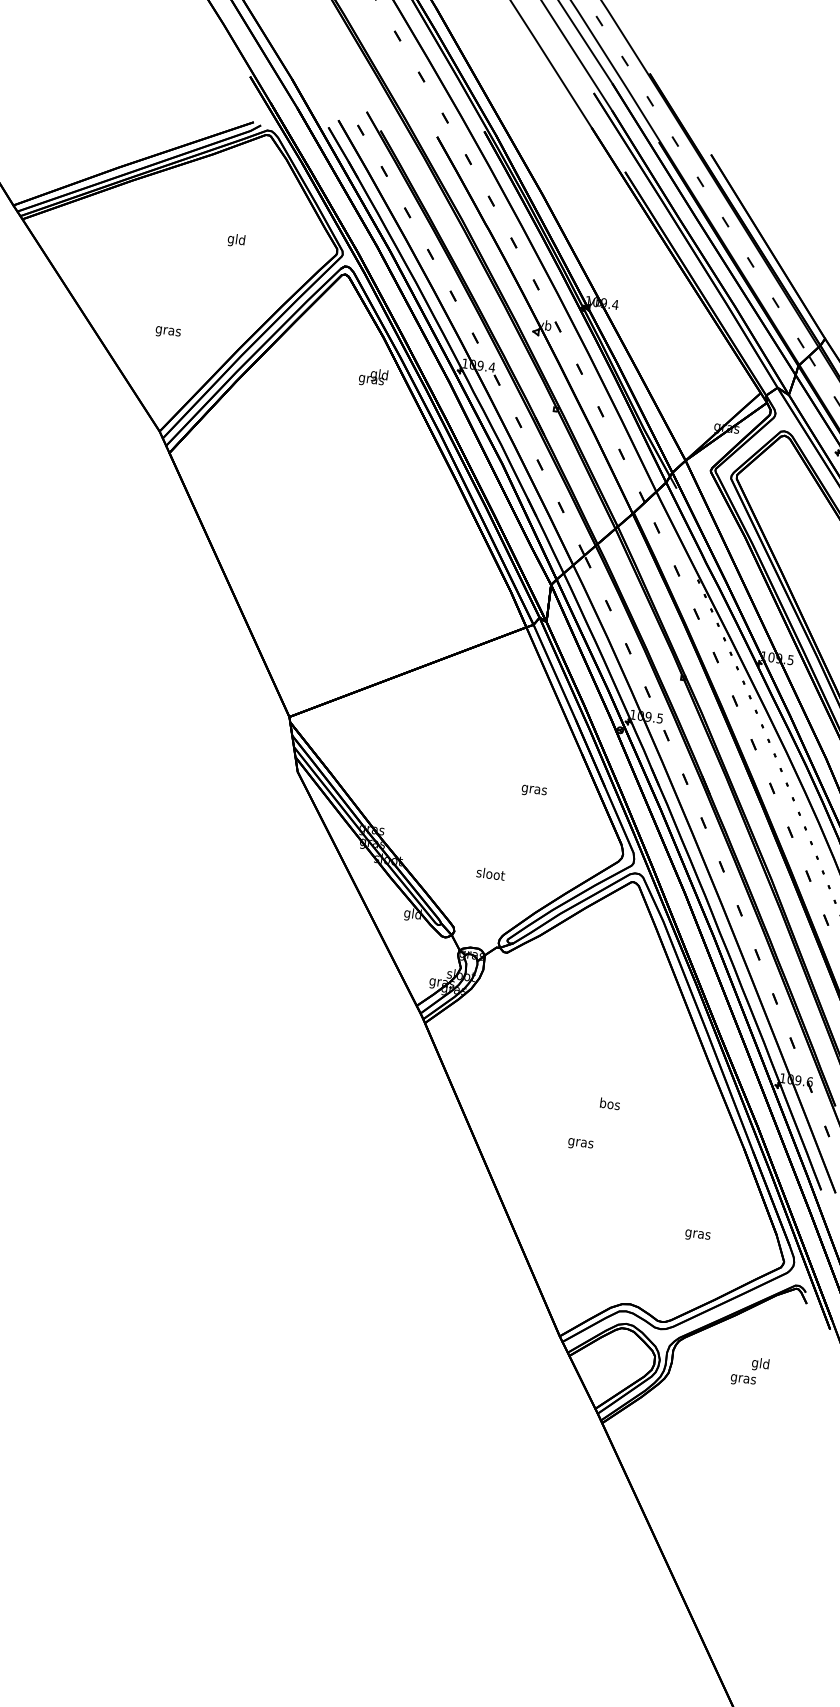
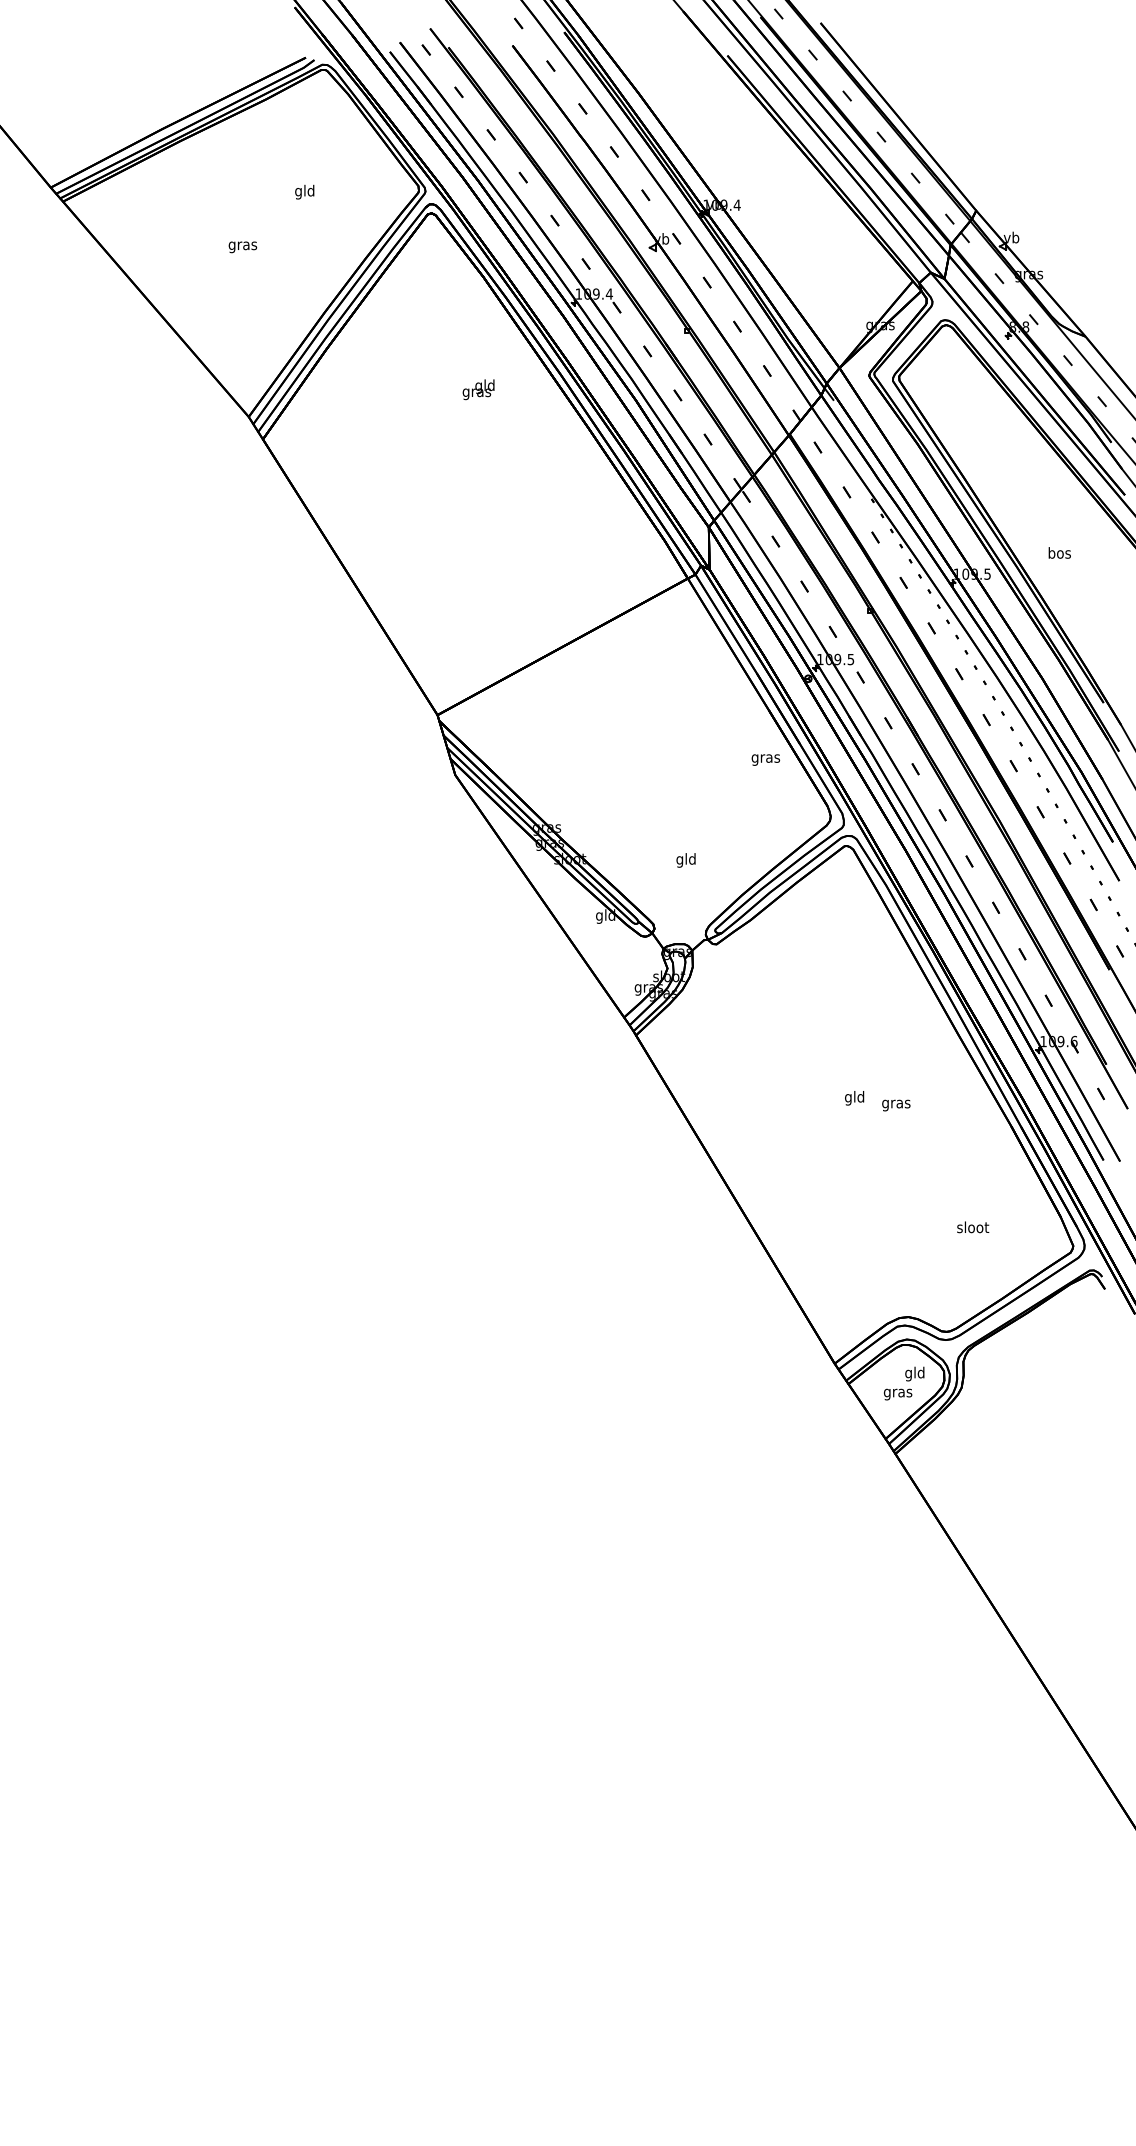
text: (167, 332) -> (242, 247), moved
text: (373, 377) -> (478, 389), moved
text: (533, 790) -> (765, 759), moved
text: (490, 875) -> (686, 860), sloot -> gld
text: (609, 1105) -> (854, 1098), bos -> gld
text: (580, 1144) -> (896, 1105), moved
text: (698, 1234) -> (973, 1228), gras -> sloot
text: (750, 1371) -> (904, 1383), moved

